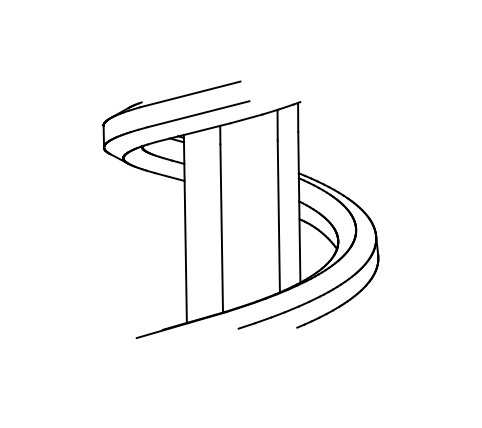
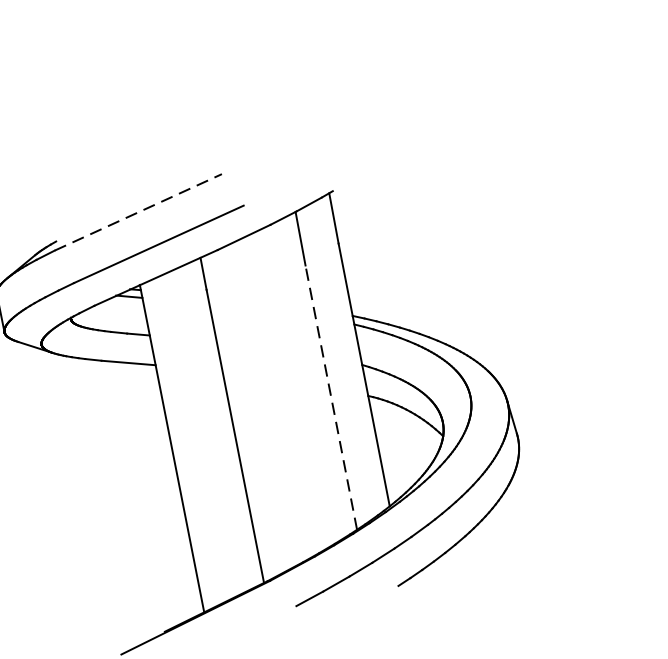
line: (190, 94) -> (138, 212), solid -> dashed
line: (278, 216) -> (330, 397), solid -> dashed

